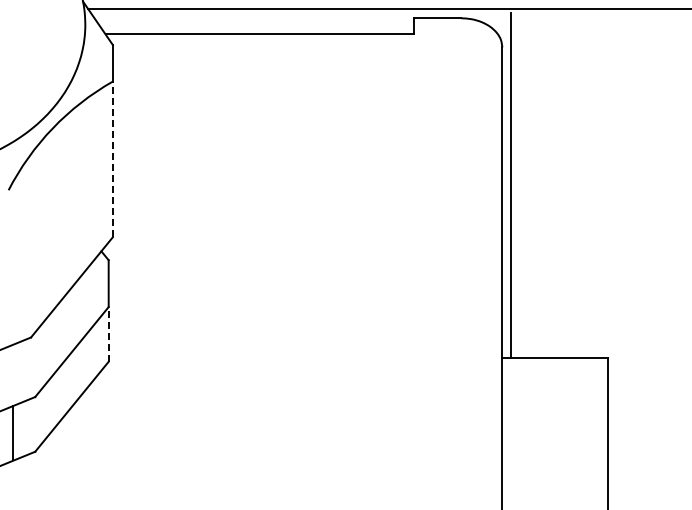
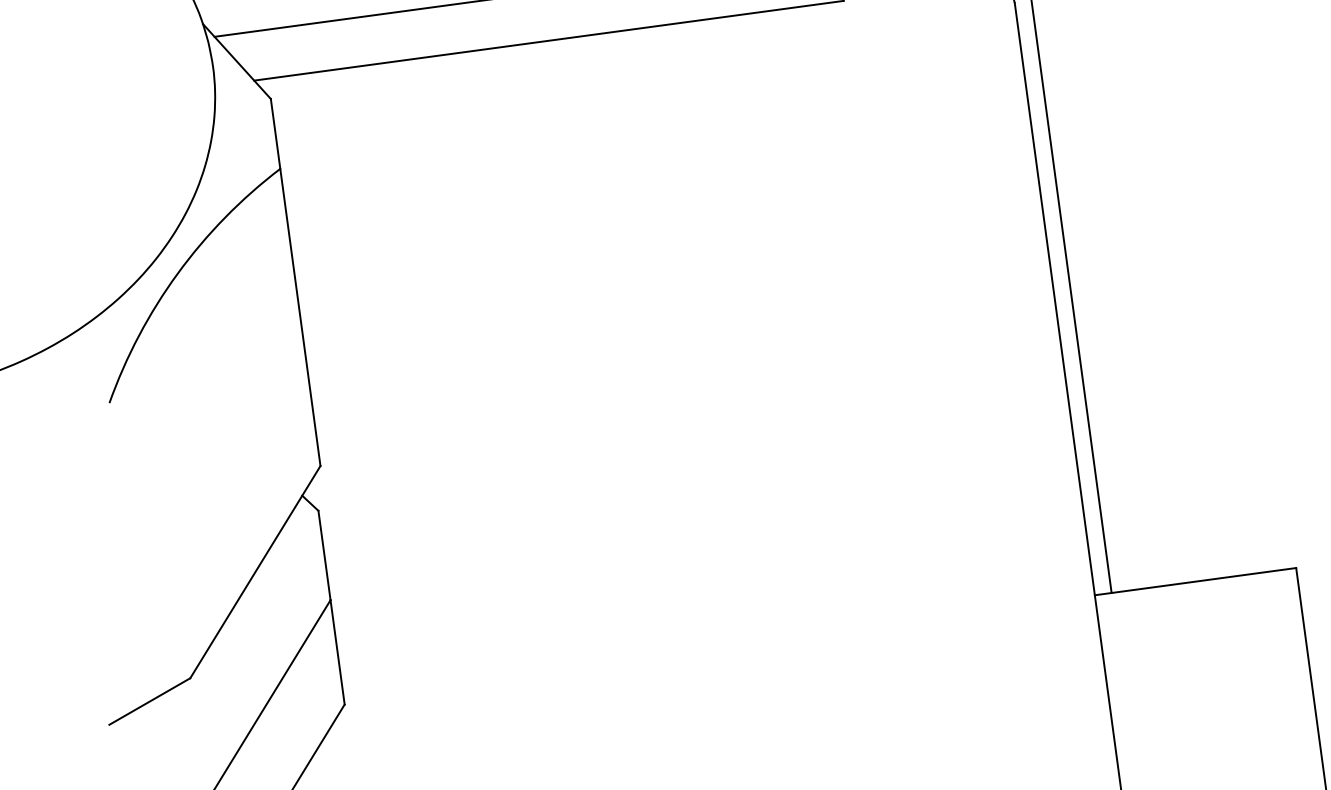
line: (112, 159) -> (299, 317), dashed -> solid
line: (108, 333) -> (337, 650), dashed -> solid

